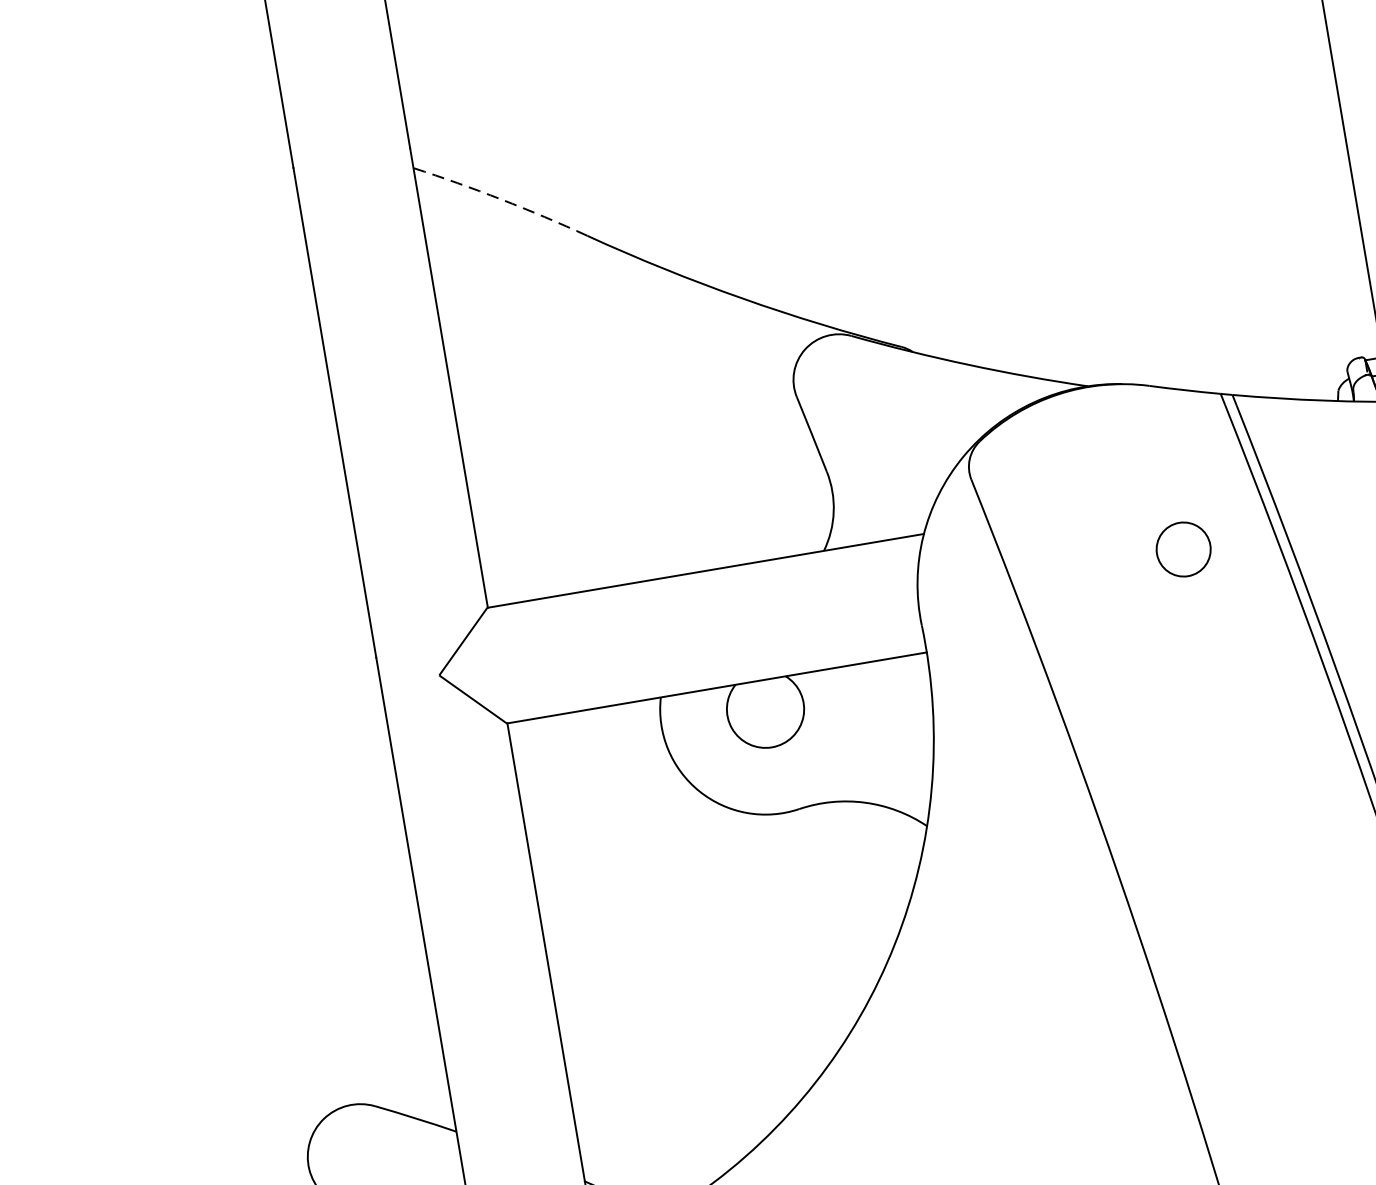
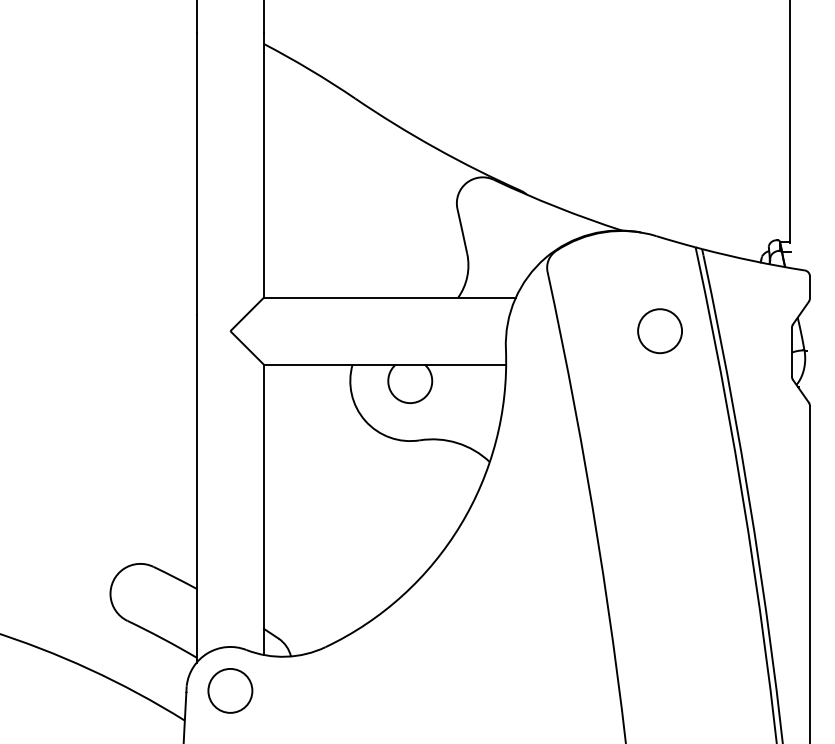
arc: (501, 200) -> (310, 70), dashed -> solid
circle: (1184, 549) -> (660, 331), size x1.43

